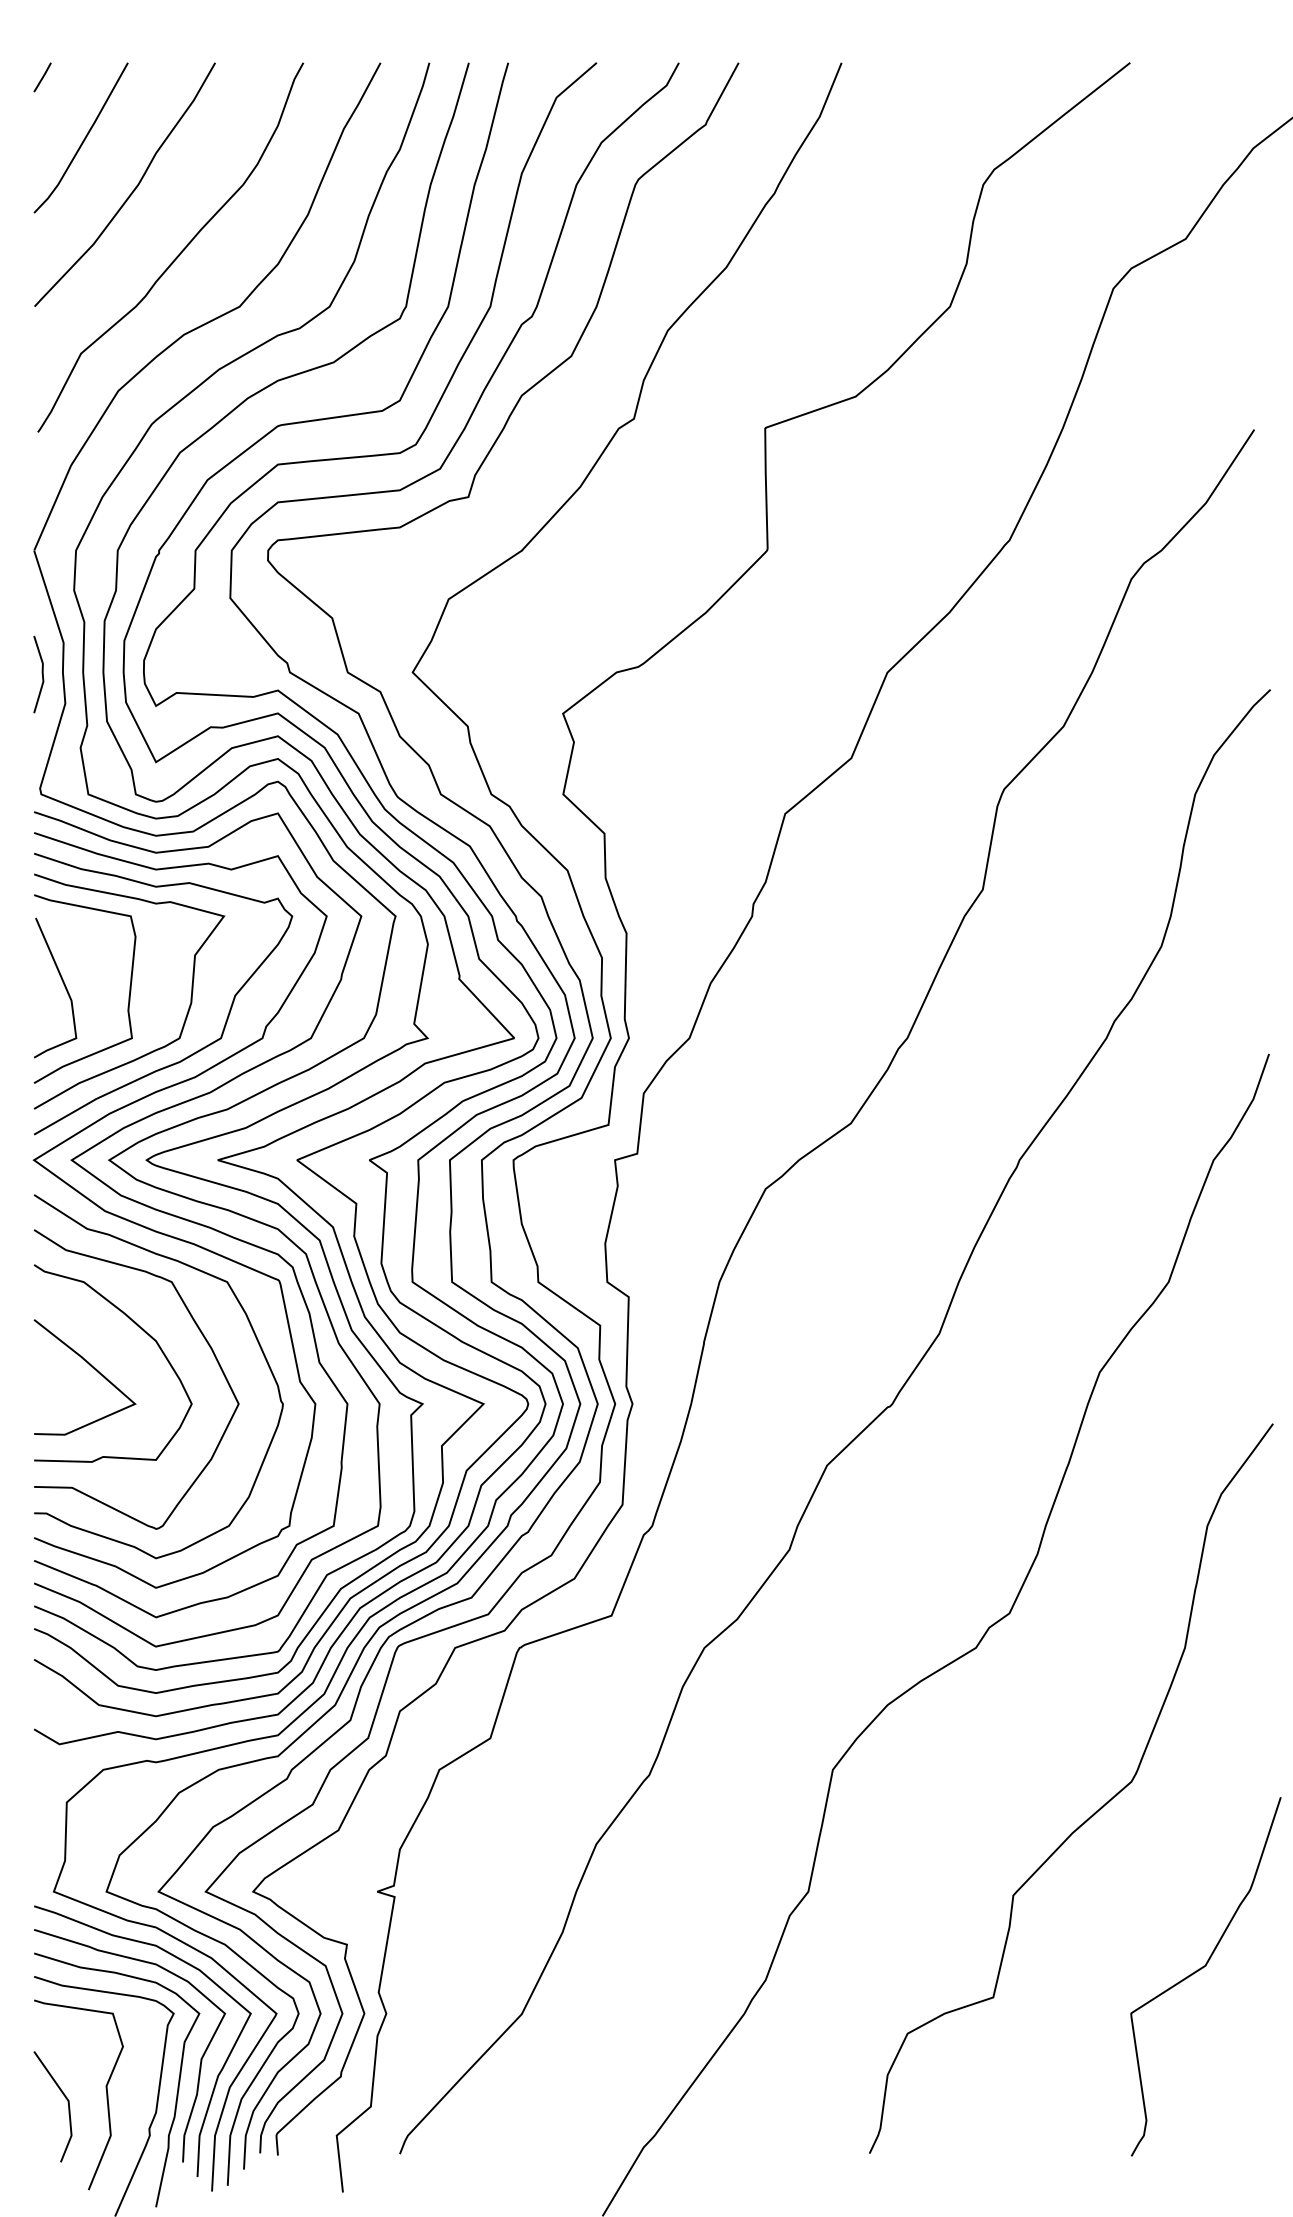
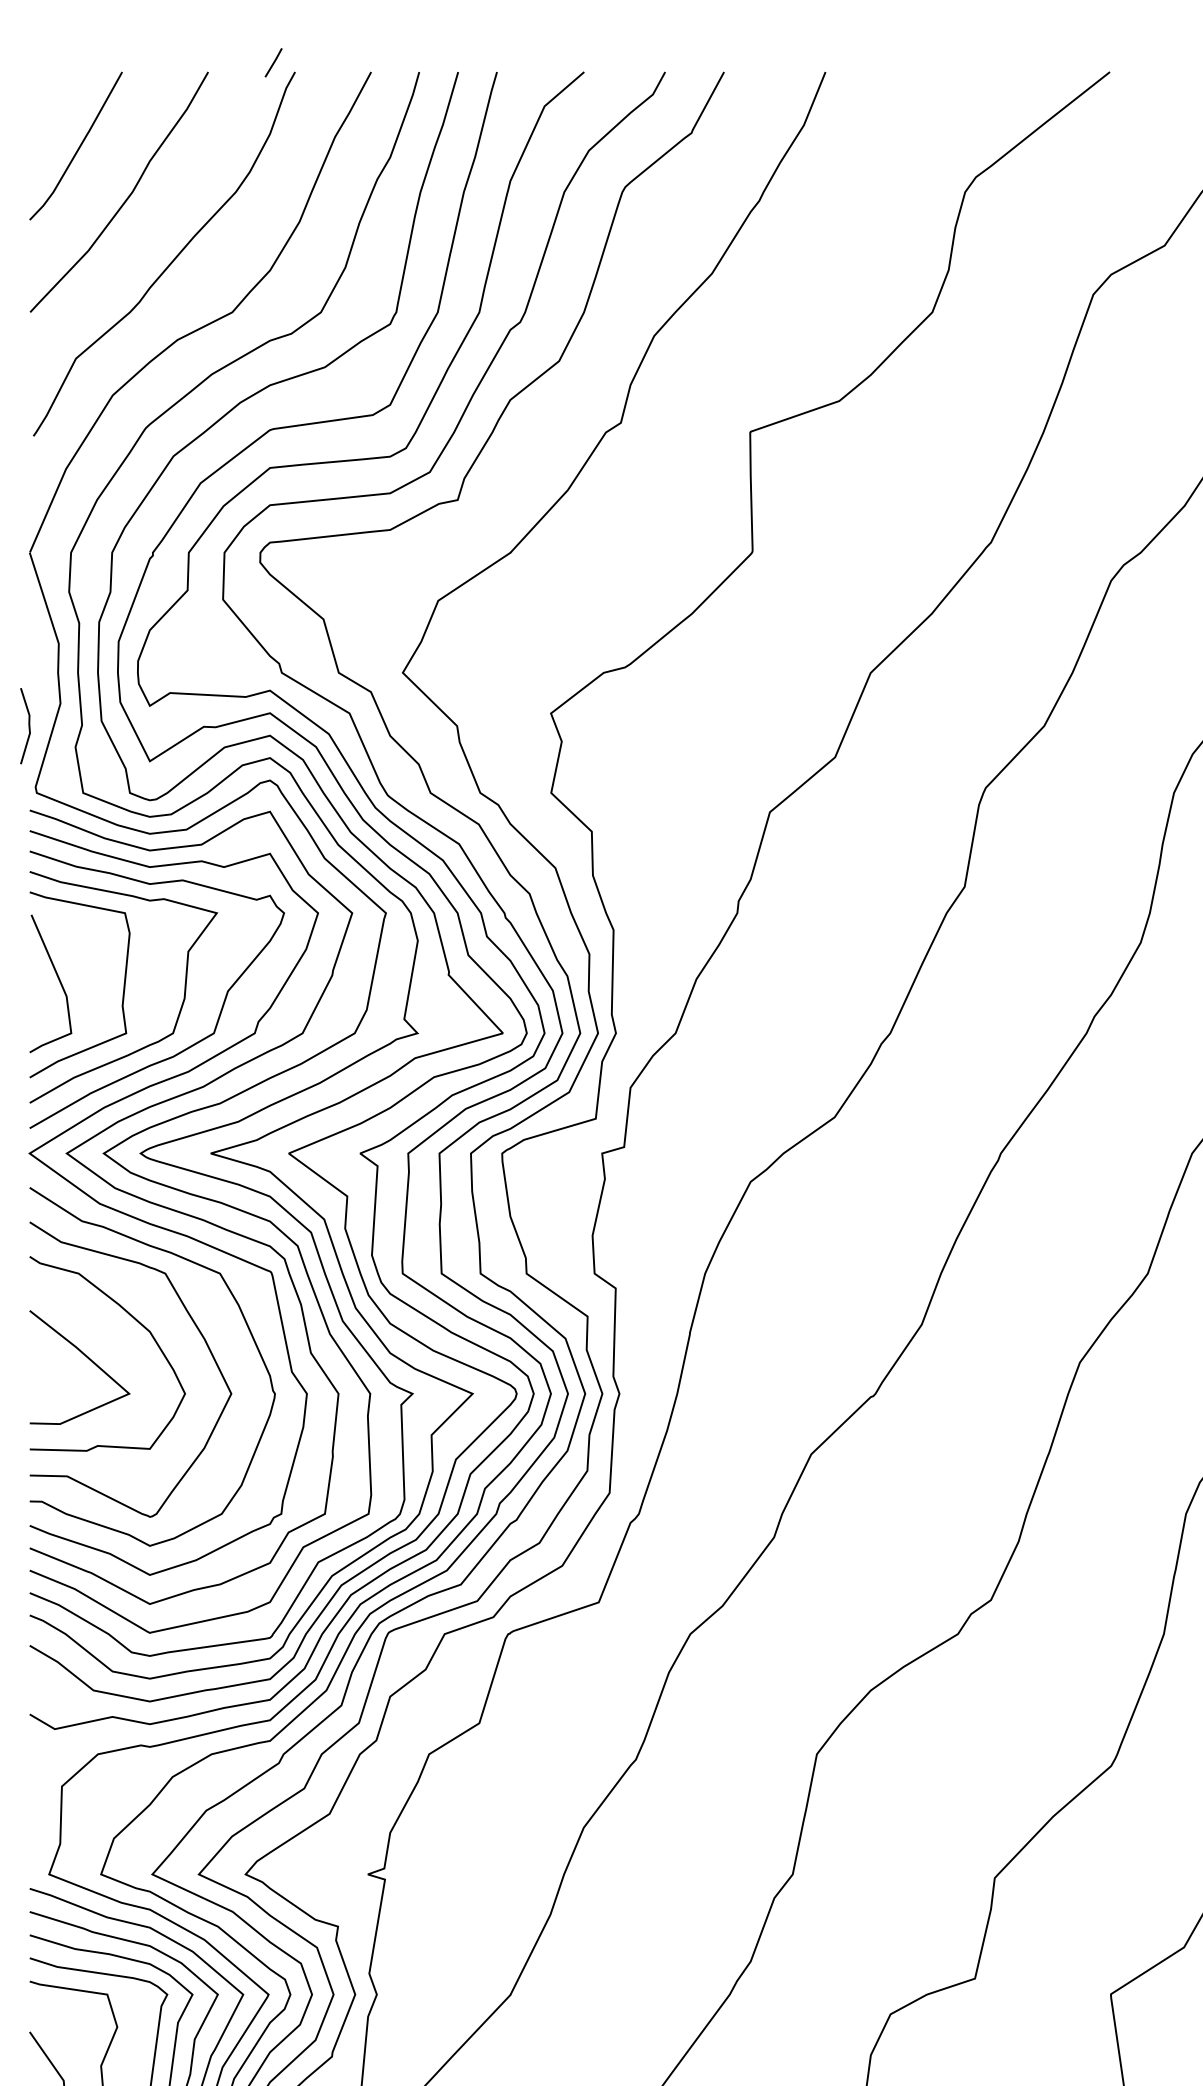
line: (42, 77) -> (273, 62), moved
line: (41, 674) -> (28, 726), moved

